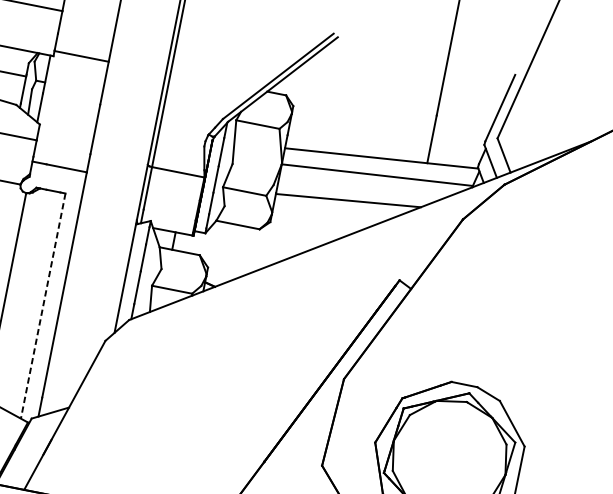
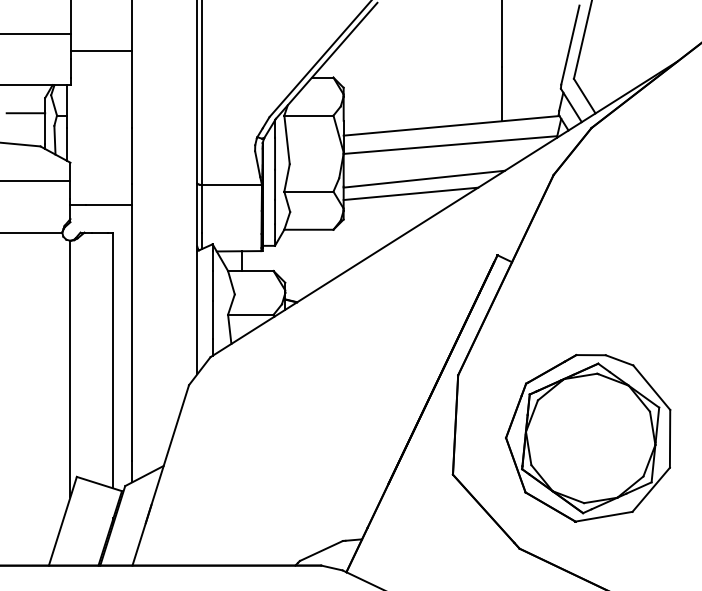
line: (81, 56) -> (101, 51), moved
line: (333, 210) -> (410, 193), added
line: (43, 306) -> (113, 360), dashed -> solid

